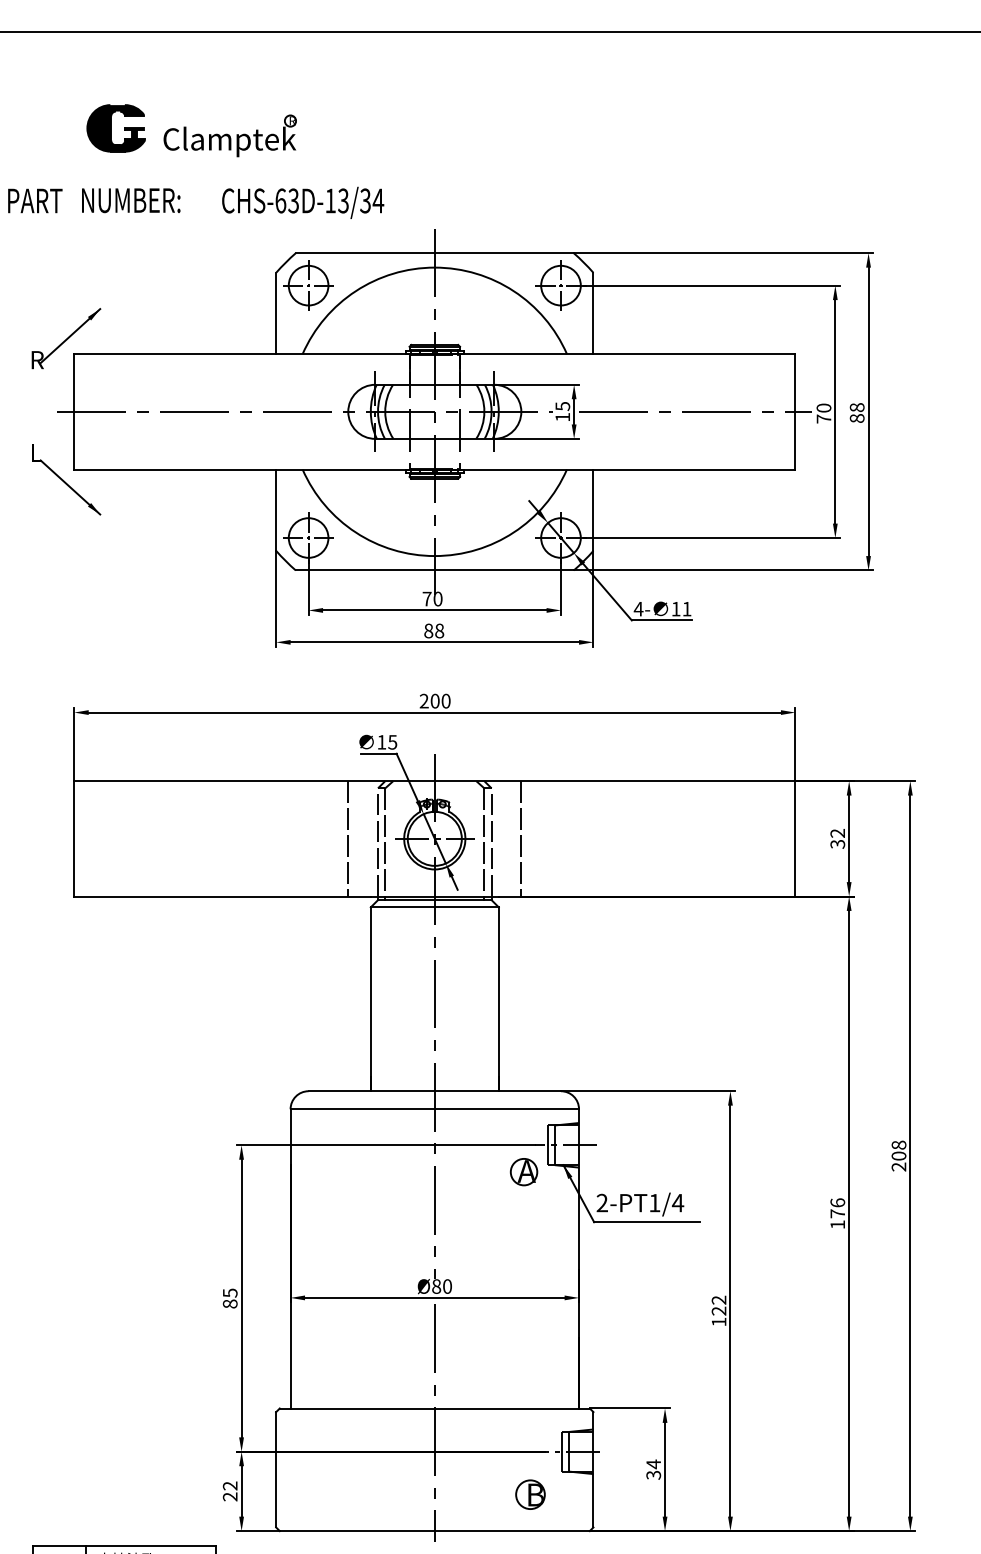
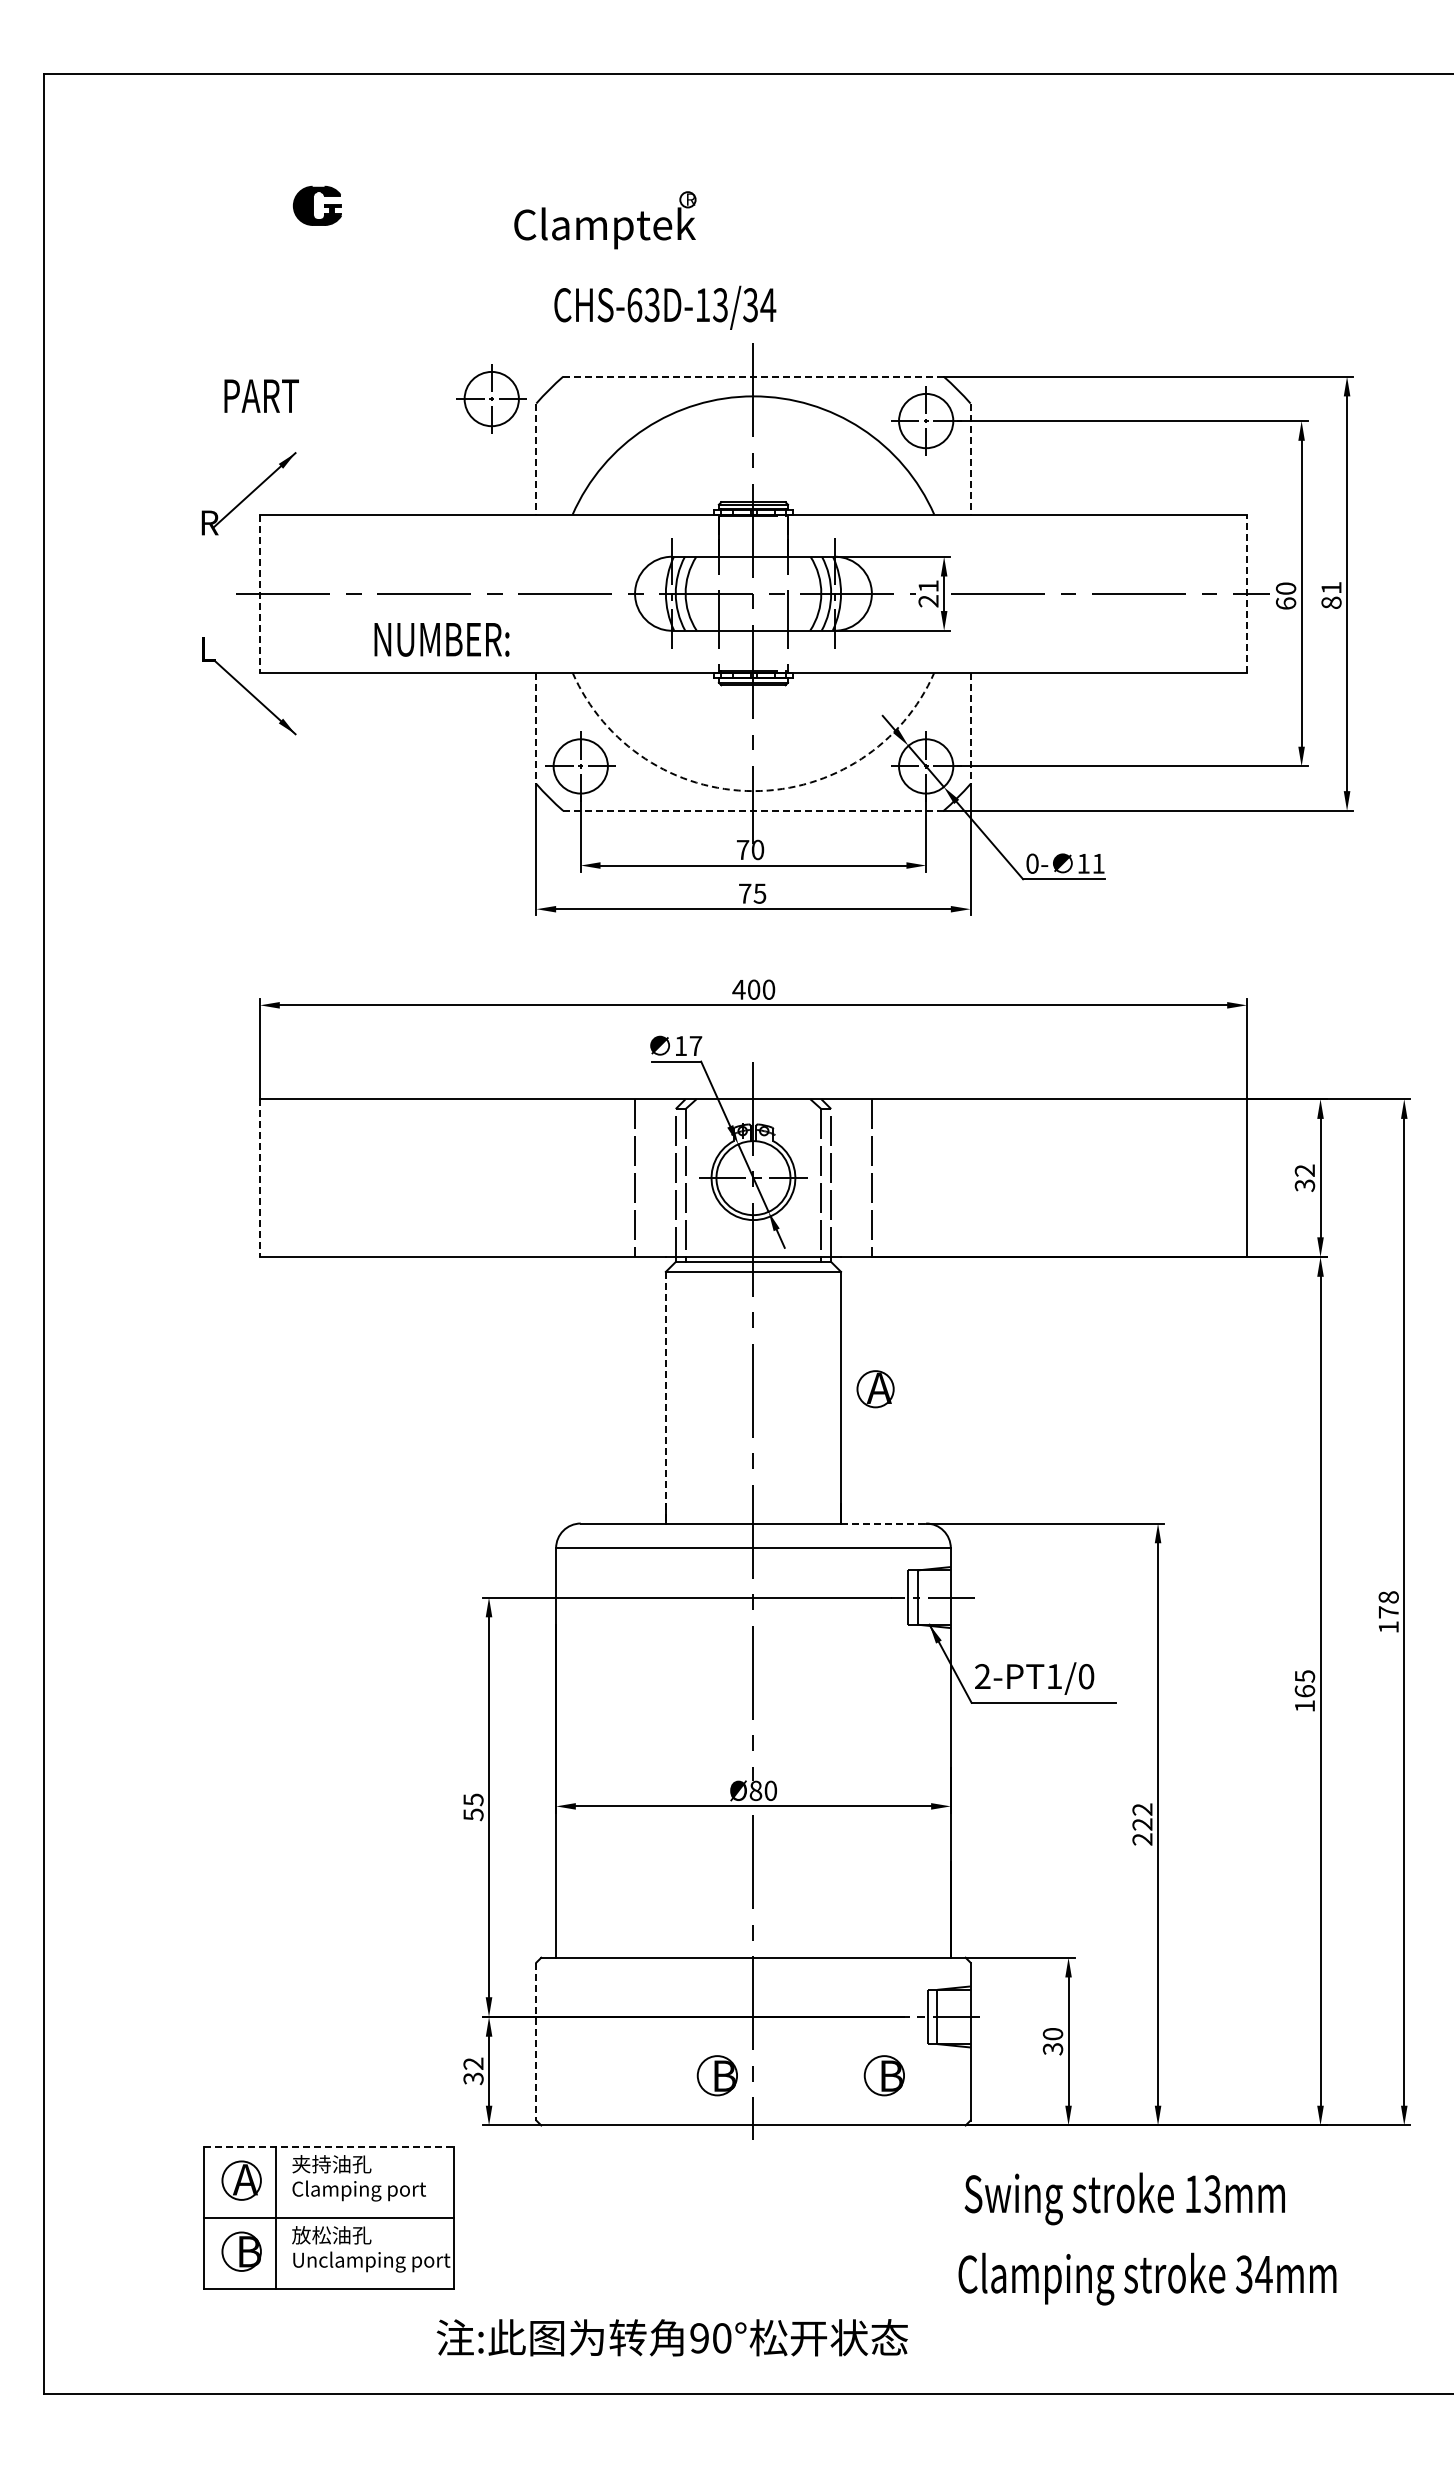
part: (116, 128) -> (317, 205), size x0.6
part: (230, 136) -> (605, 220), moved
text: (35, 200) -> (261, 395), moved
text: (130, 200) -> (441, 639), moved
text: (303, 202) -> (665, 307), moved
line: (434, 253) -> (753, 376), solid -> dashed
part: (308, 285) -> (491, 398), moved
line: (276, 313) -> (536, 459), solid -> dashed
line: (593, 313) -> (970, 459), solid -> dashed
text: (857, 407) -> (1331, 587), 88 -> 81
line: (74, 411) -> (260, 593), solid -> dashed
text: (562, 411) -> (928, 593), 15 -> 21
line: (795, 411) -> (1246, 593), solid -> dashed
text: (823, 418) -> (1285, 603), 70 -> 60
line: (276, 510) -> (536, 728), solid -> dashed
line: (593, 510) -> (970, 728), solid -> dashed
arc: (434, 556) -> (753, 791), solid -> dashed
line: (434, 570) -> (753, 810), solid -> dashed
text: (638, 608) -> (1032, 863), 4- -> 0-
text: (434, 630) -> (752, 893), 88 -> 75
text: (423, 701) -> (738, 989), 200 -> 400
text: (392, 742) -> (695, 1046), 15 -> 17
line: (74, 839) -> (260, 1178), solid -> dashed
line: (370, 999) -> (665, 1397), solid -> dashed
line: (529, 1091) -> (883, 1523), solid -> dashed
text: (898, 1161) -> (1388, 1619), 208 -> 178
part: (523, 1172) -> (875, 1389), moved
text: (677, 1203) -> (1085, 1676), 2-PT1/4 -> 2-PT1/0
text: (837, 1208) -> (1304, 1683), 176 -> 165
text: (230, 1303) -> (473, 1814), 85 -> 55
text: (719, 1322) -> (1142, 1839), 122 -> 222
text: (653, 1463) -> (1052, 2033), 34 -> 30
line: (276, 1469) -> (536, 2041), solid -> dashed
part: (407, 1494) -> (716, 2075), added
text: (230, 1496) -> (473, 2078), 22 -> 32
line: (124, 1546) -> (328, 2146), solid -> dashed

